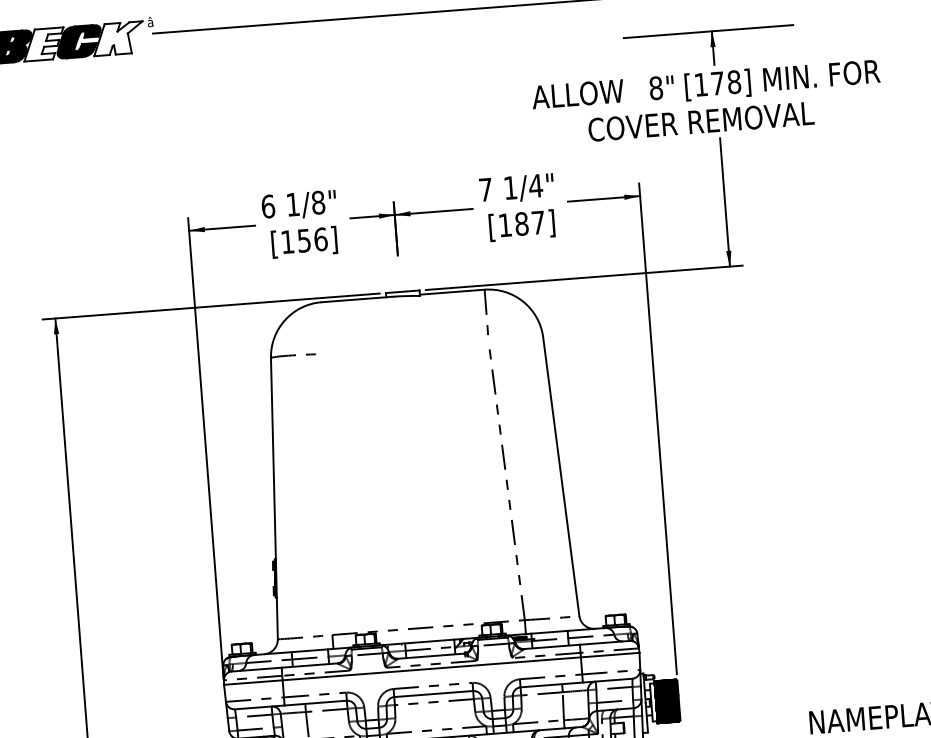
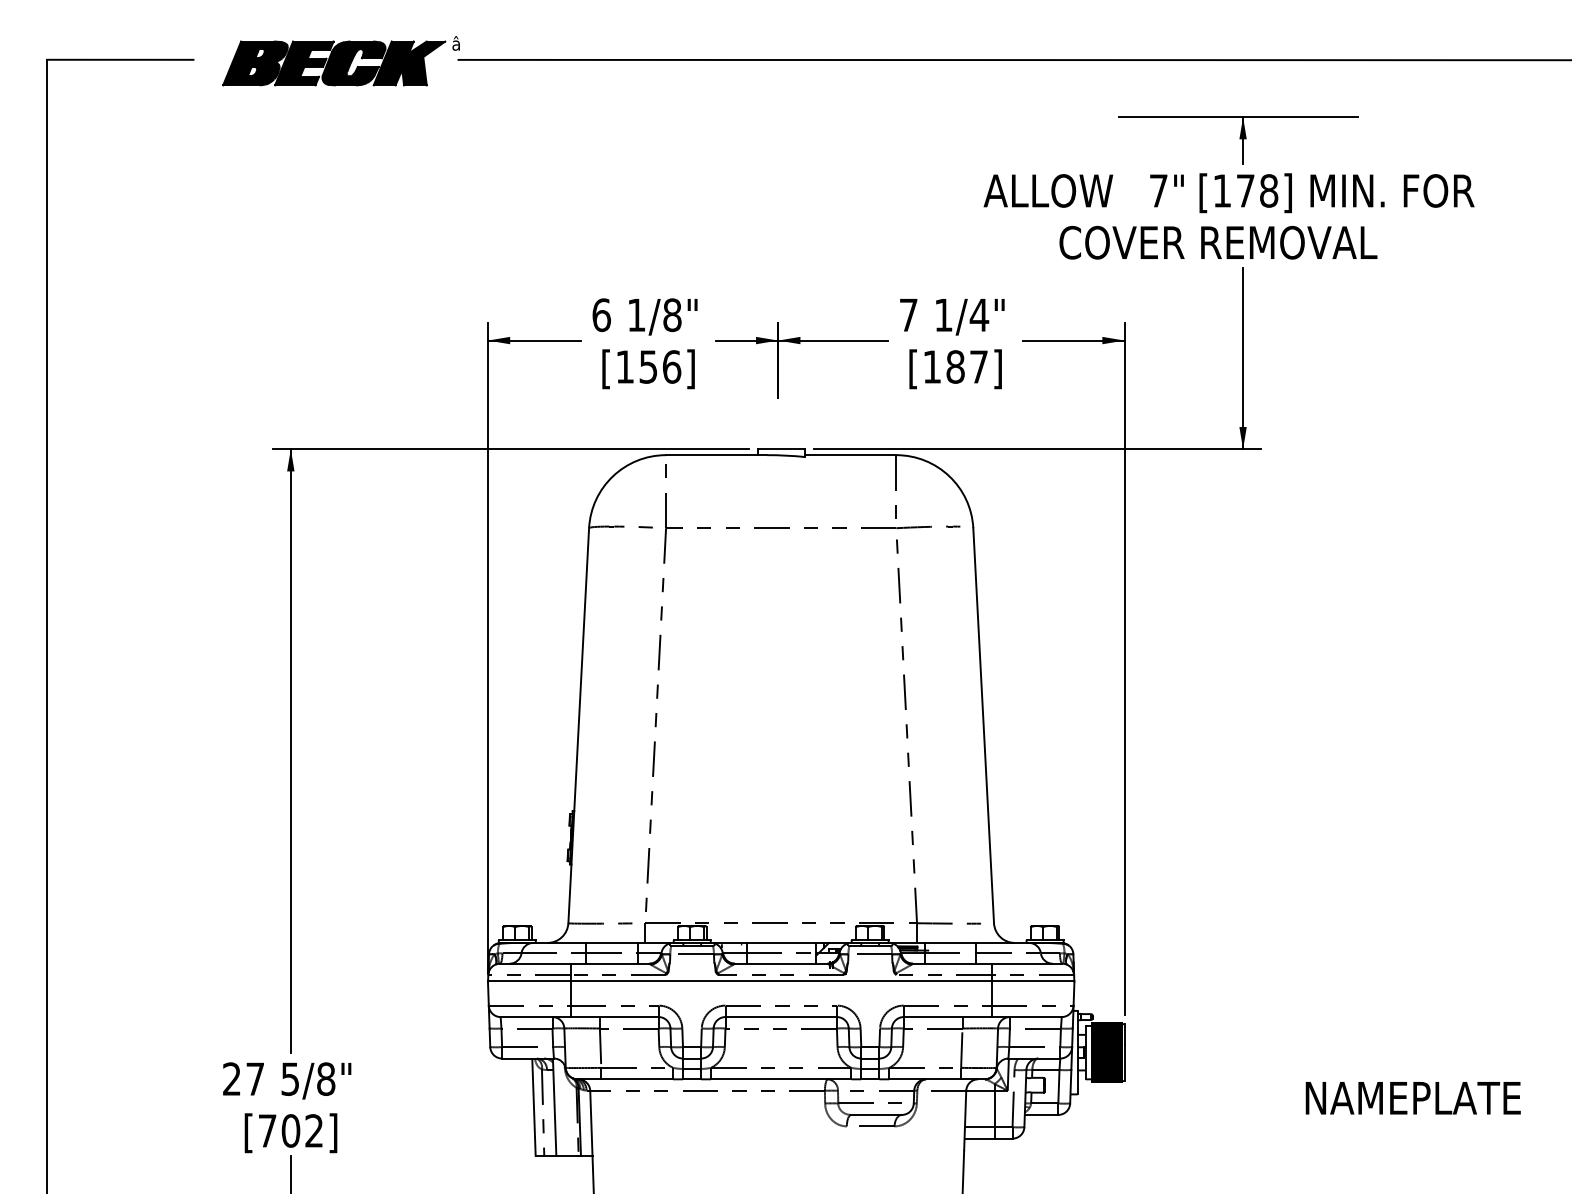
fill: (118, 38) -> (409, 63), added
fill: (44, 44) -> (304, 63), added
text: (655, 87) -> (1158, 190), 8" -> 7"
part: (328, 467) -> (658, 687), added

